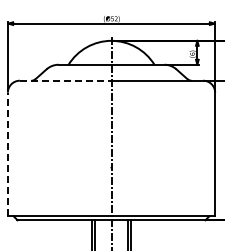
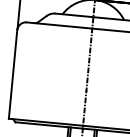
line: (65, 80) -> (59, 25), dashed -> solid
line: (7, 154) -> (12, 74), dashed -> solid

